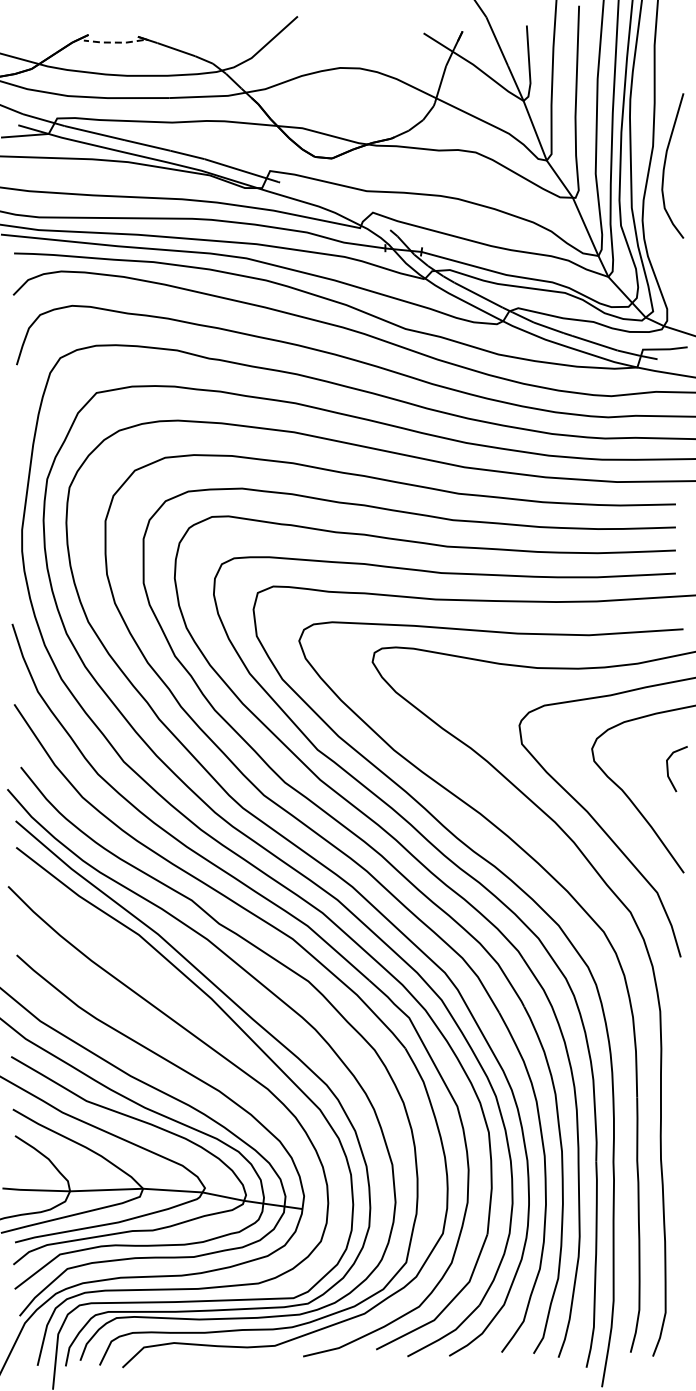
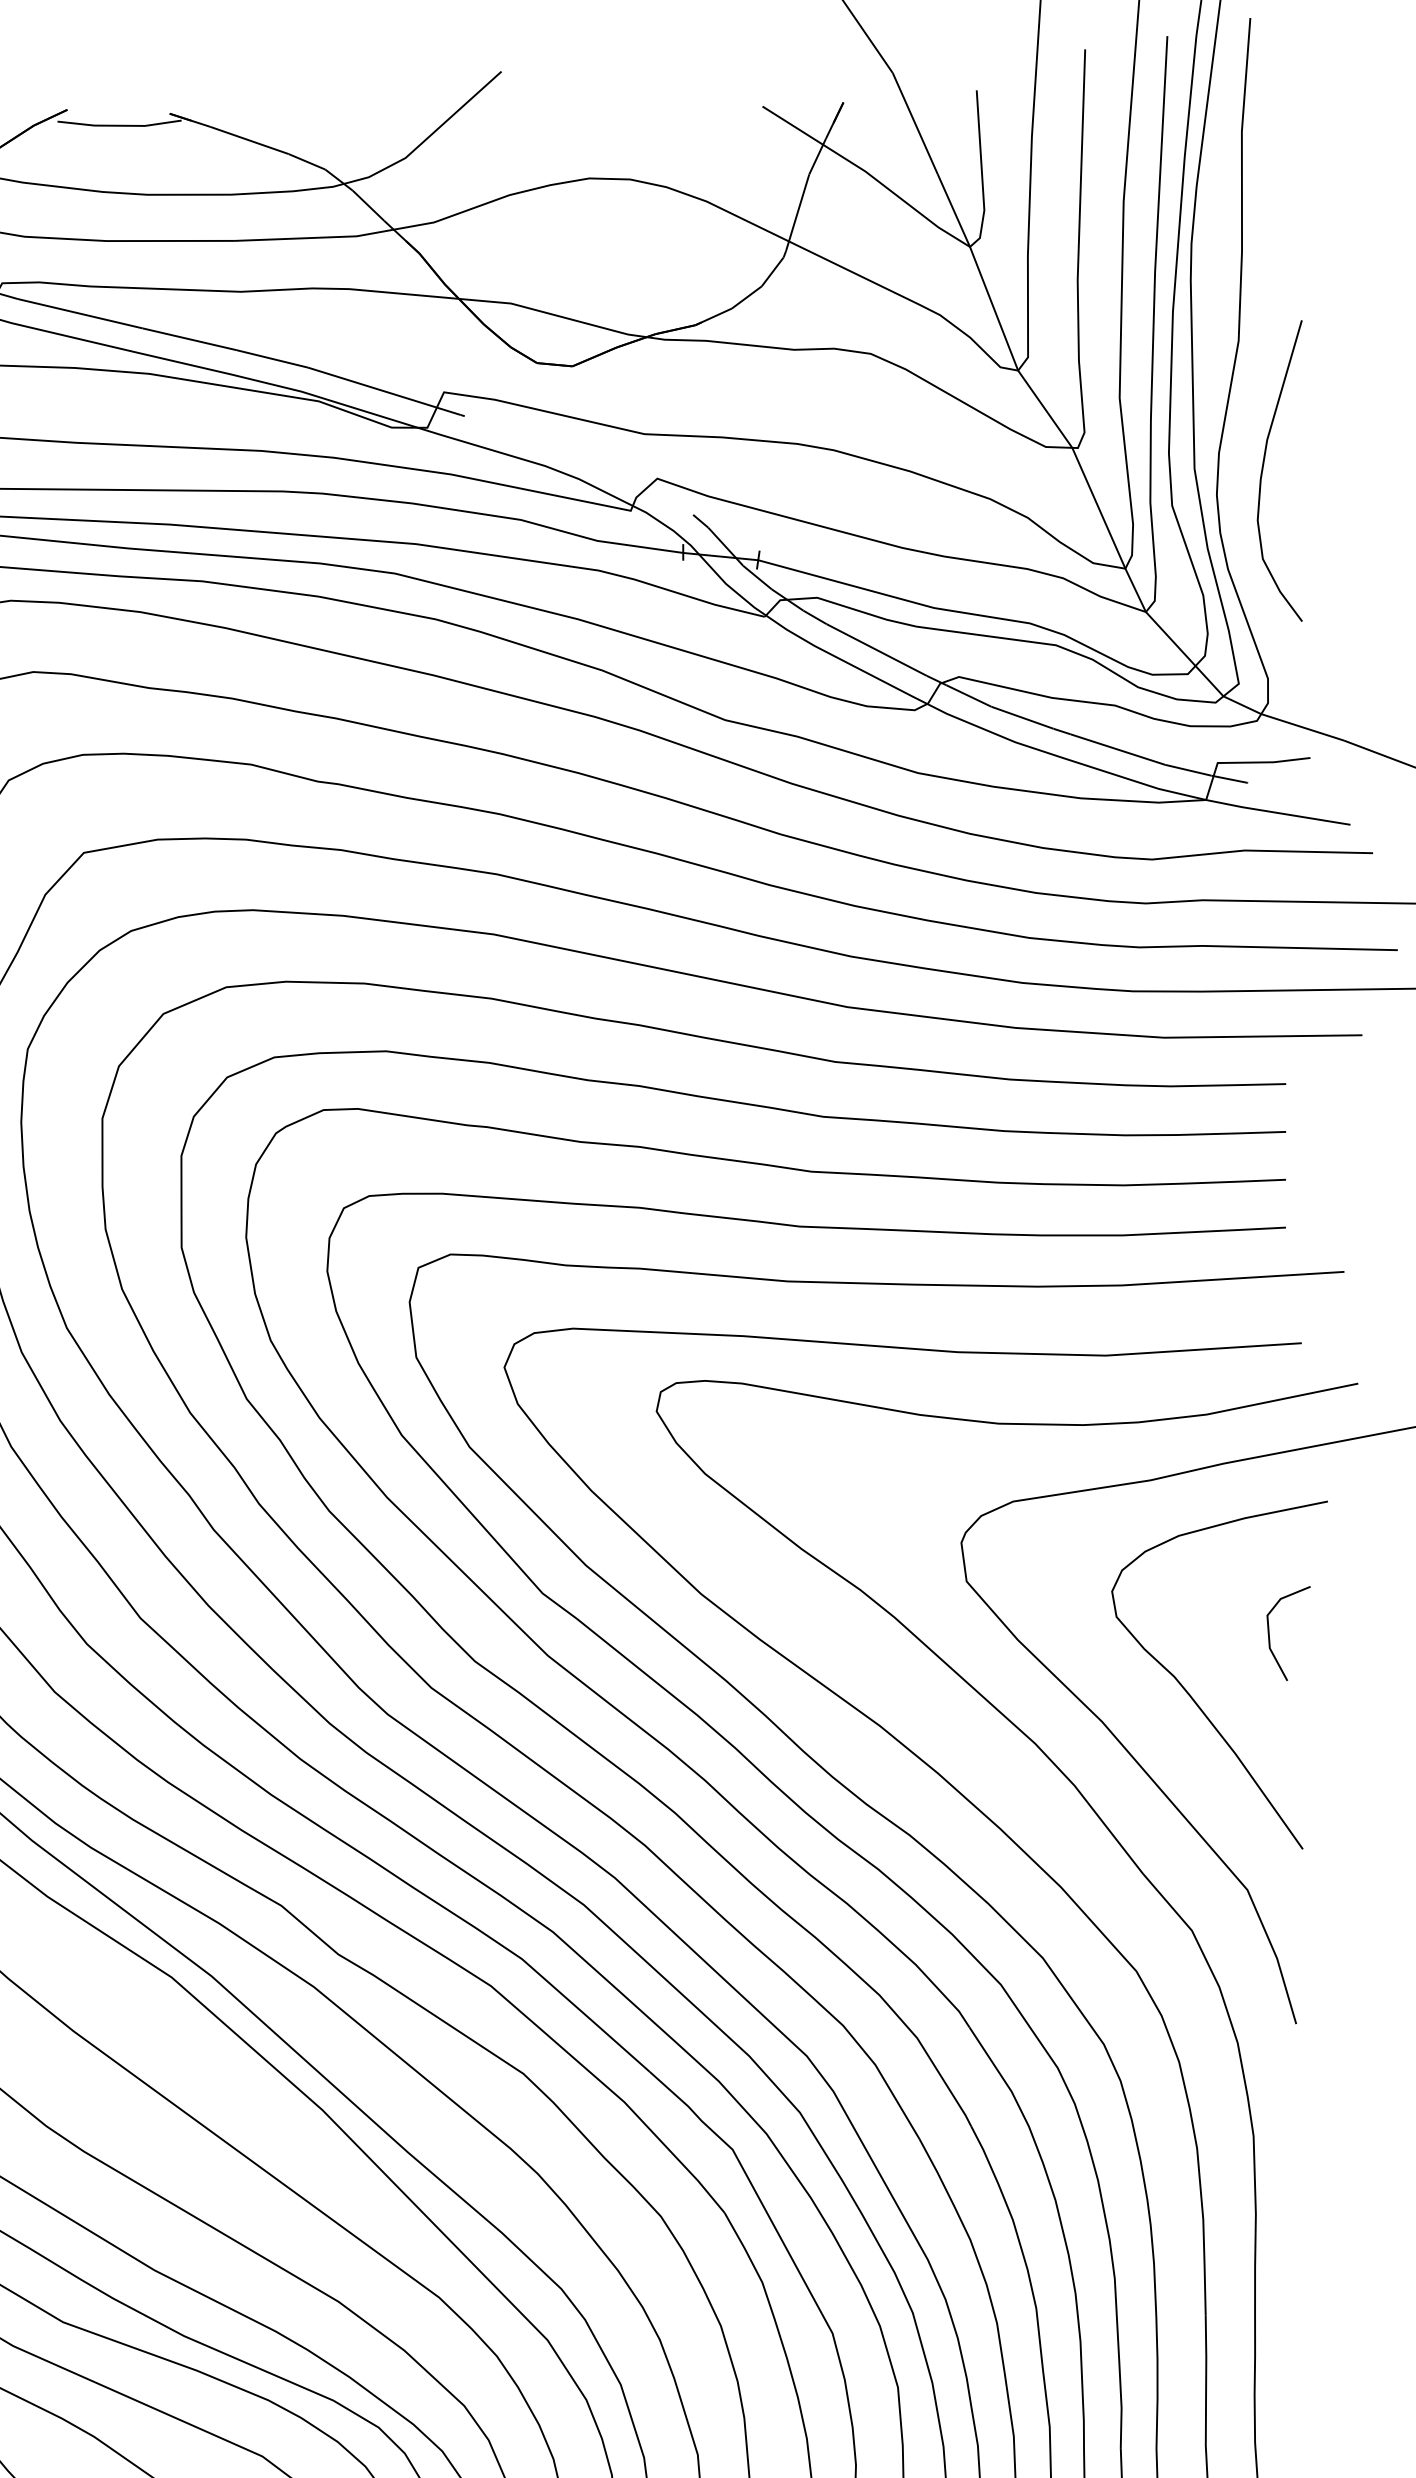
line: (113, 42) -> (119, 125), dashed -> solid
curve: (665, 165) -> (1264, 470), moved

